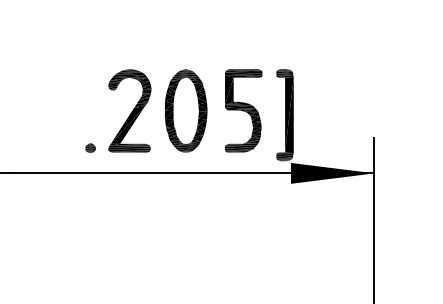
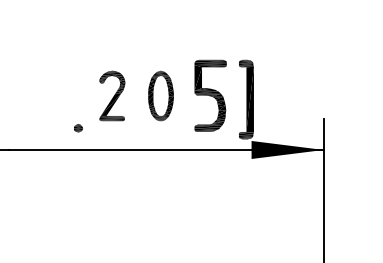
part: (129, 110) -> (112, 95), size x0.7
part: (186, 110) -> (161, 95), size x0.7

